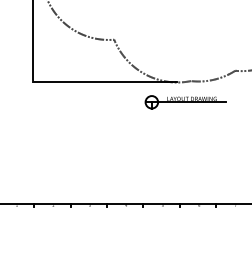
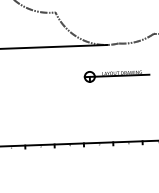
part: (185, 102) -> (116, 76), moved

